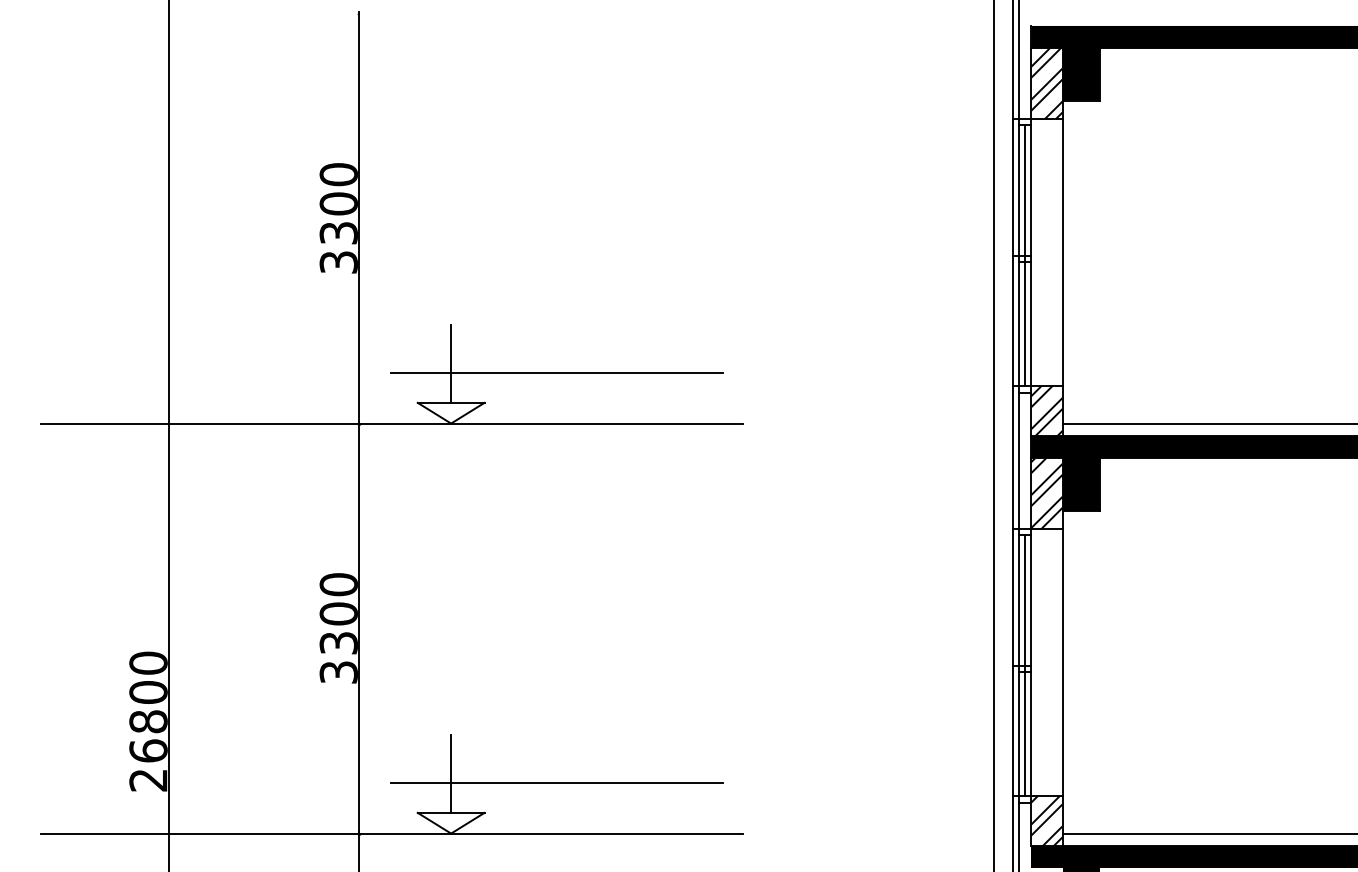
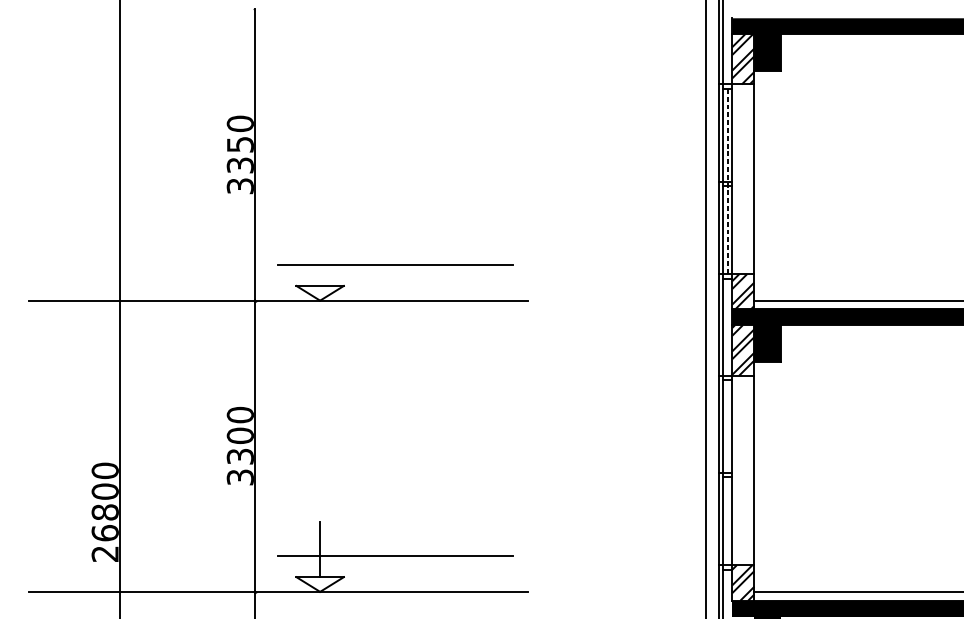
text: (338, 203) -> (240, 144), 3300 -> 3350
line: (1025, 256) -> (728, 182), solid -> dashed
line: (451, 363) -> (320, 258), removed
line: (1025, 665) -> (728, 472), removed

